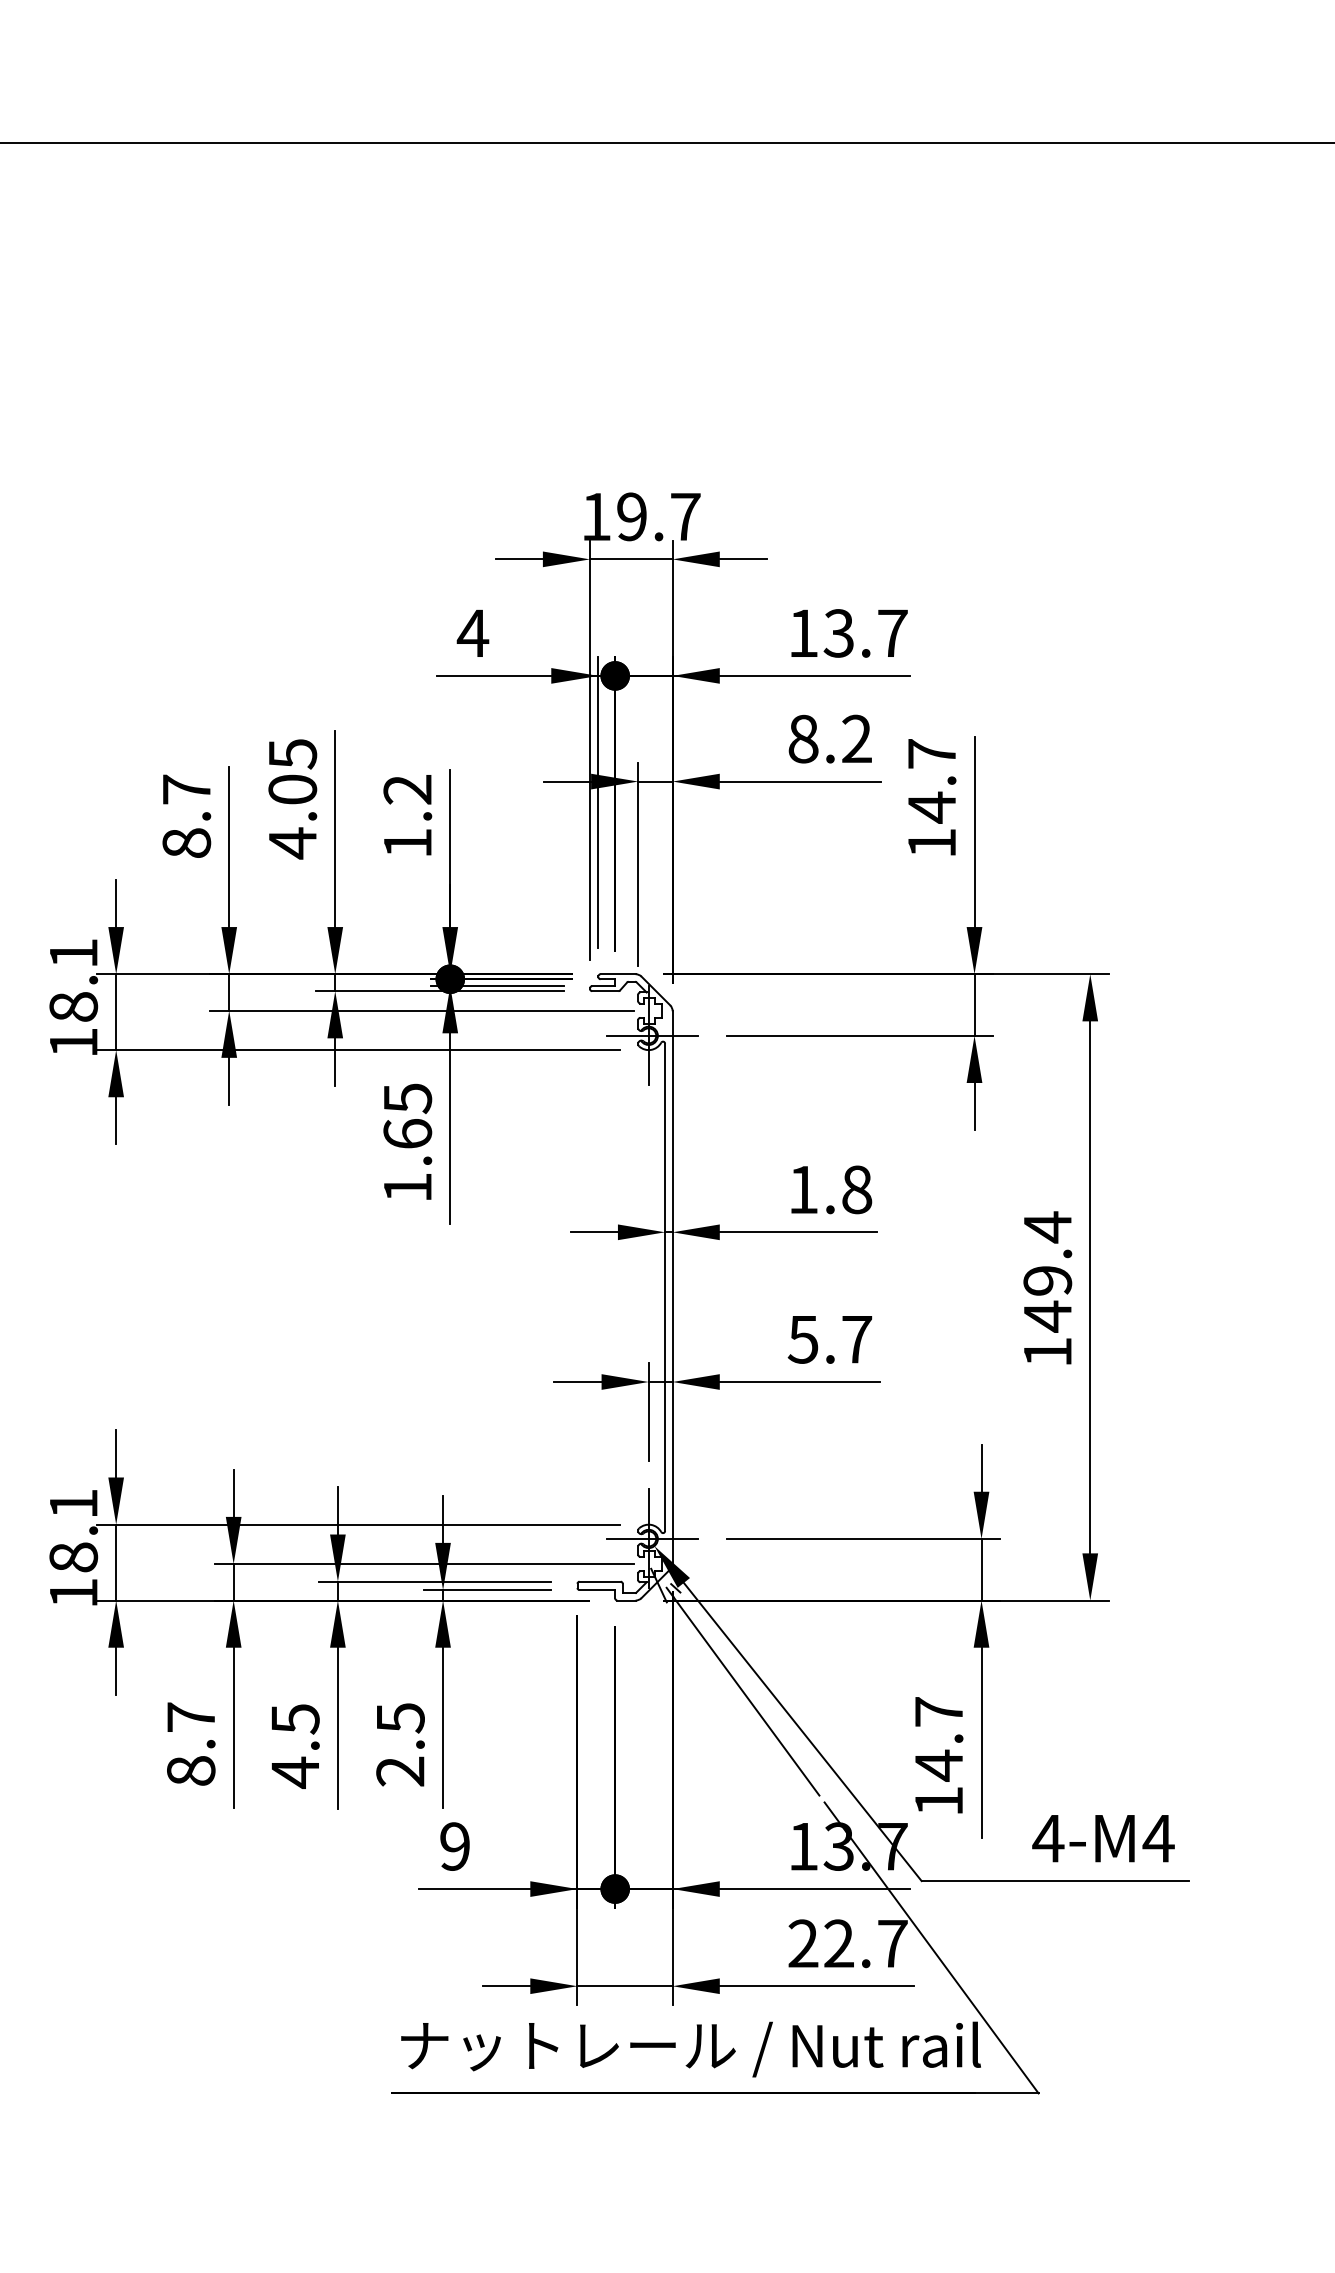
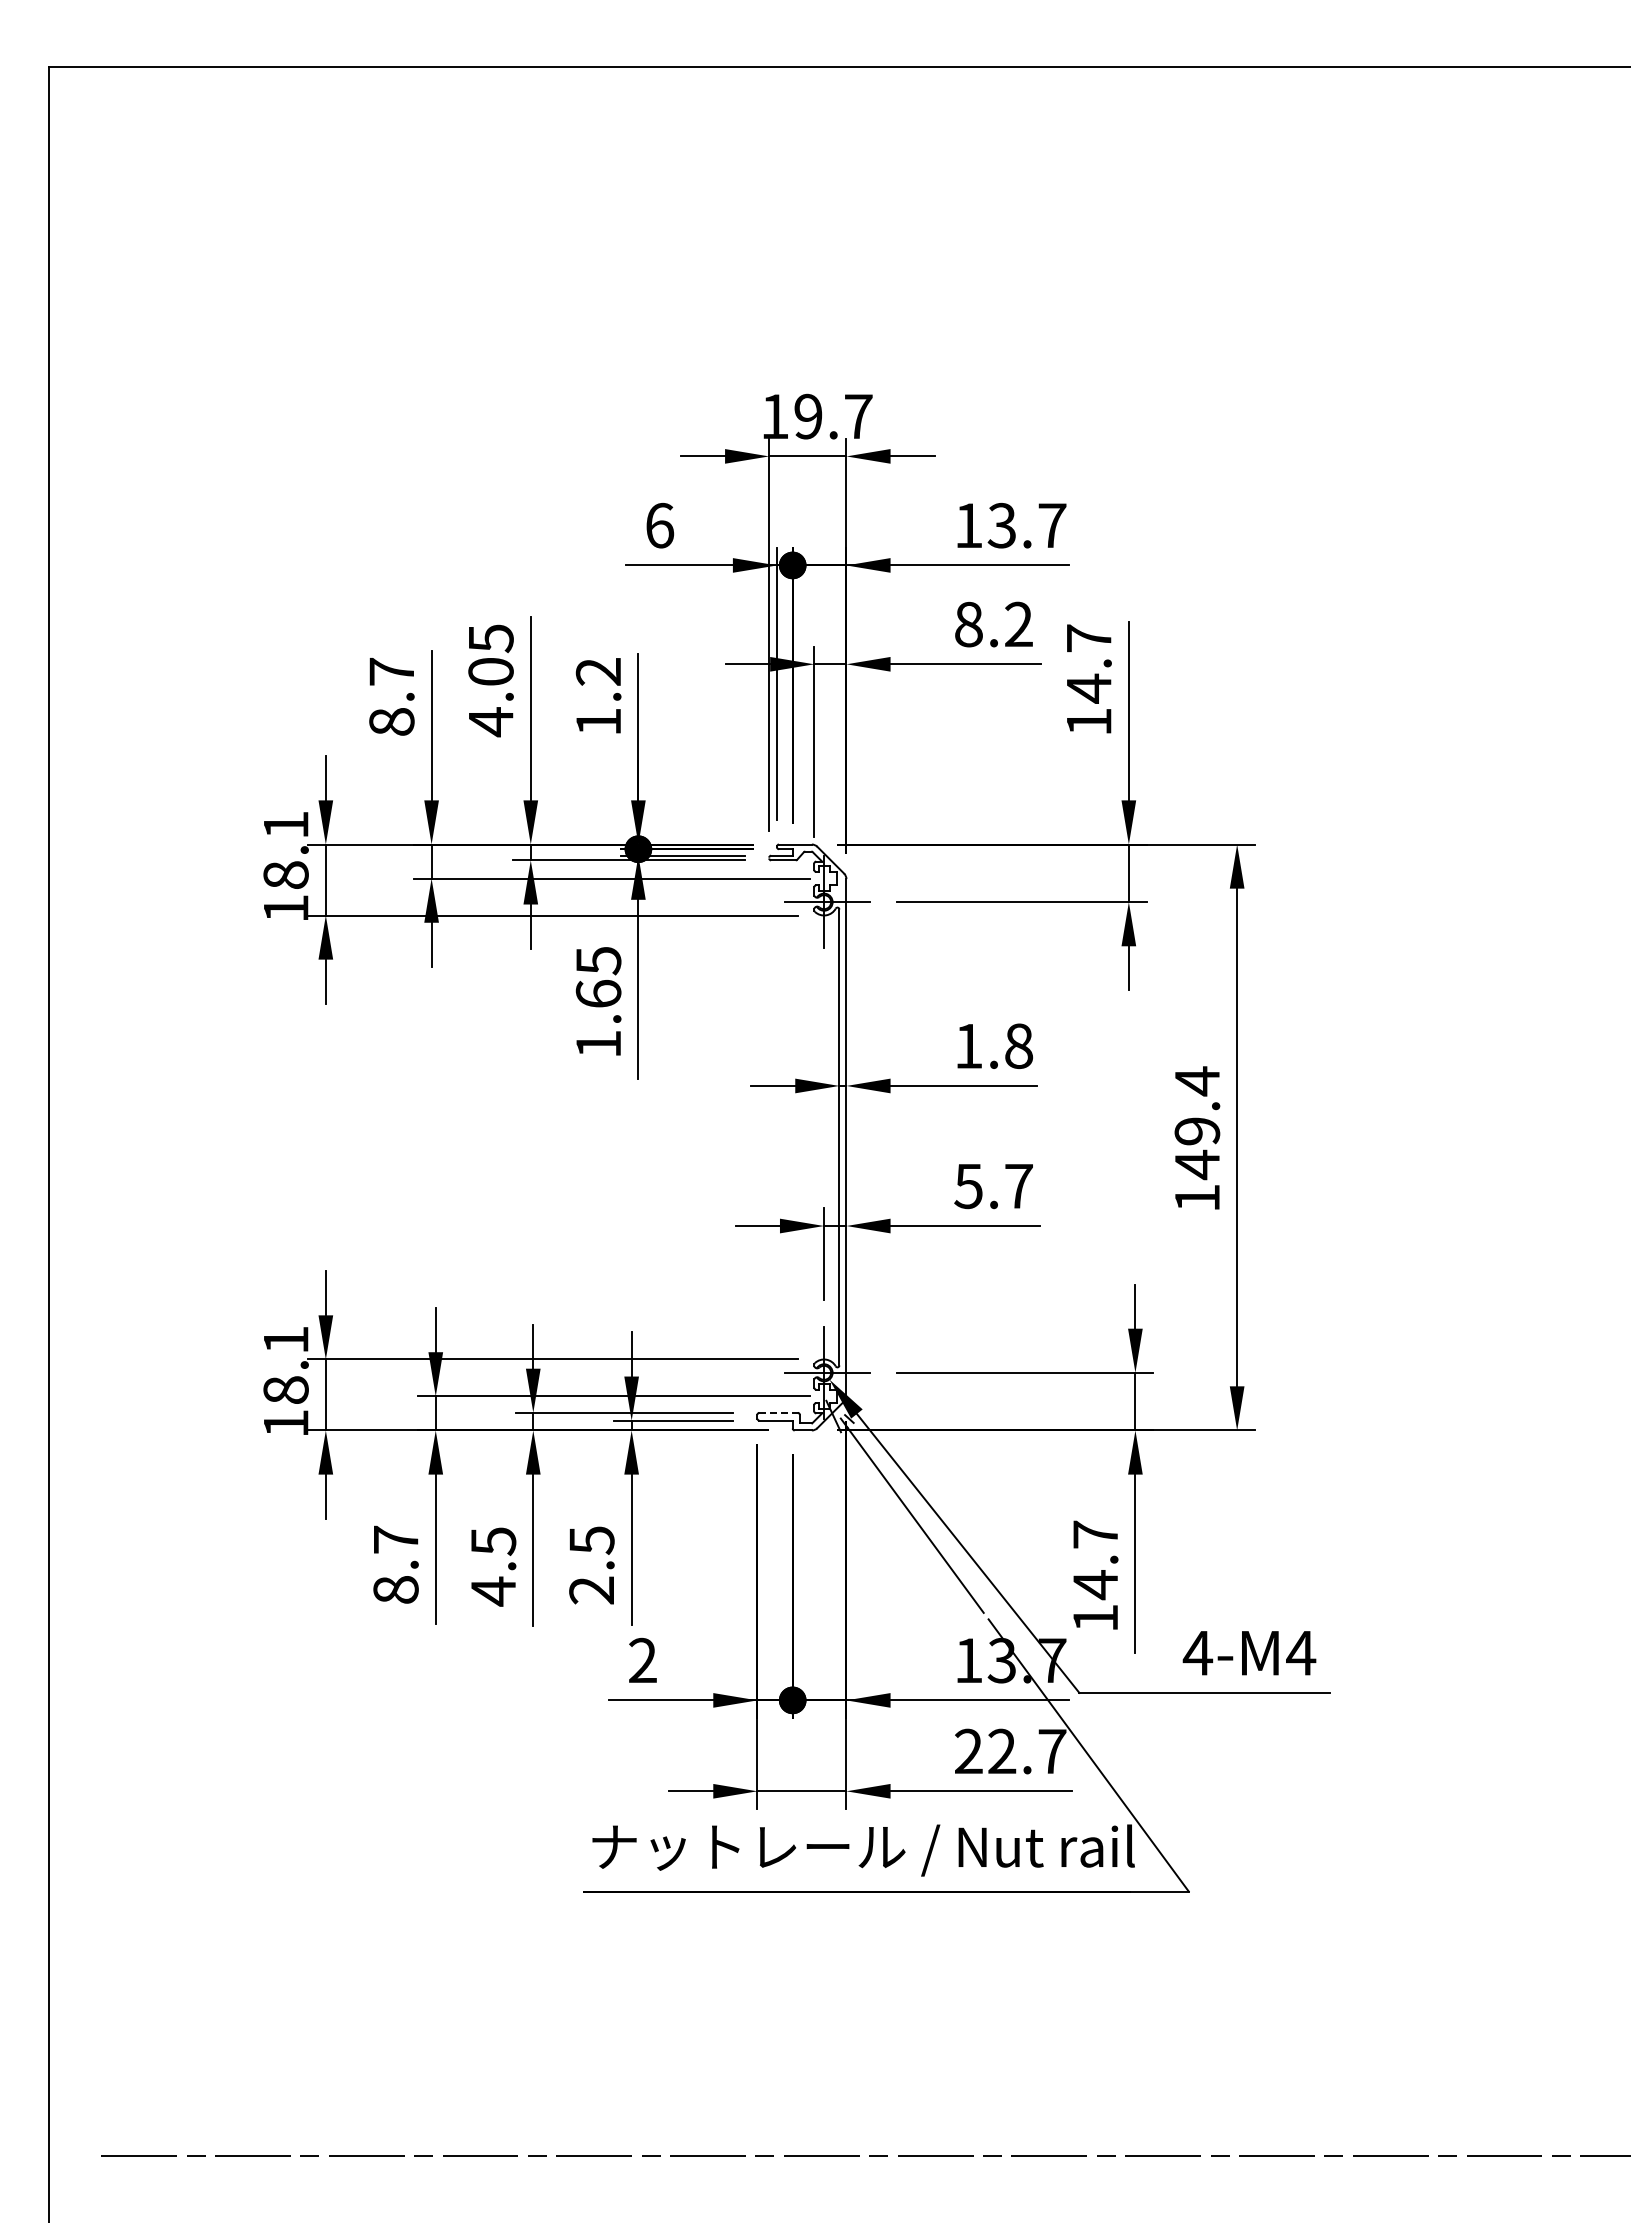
text: (472, 633) -> (659, 525), 4 -> 6
line: (601, 1581) -> (779, 1412), solid -> dashed
text: (454, 1846) -> (642, 1660), 9 -> 2

